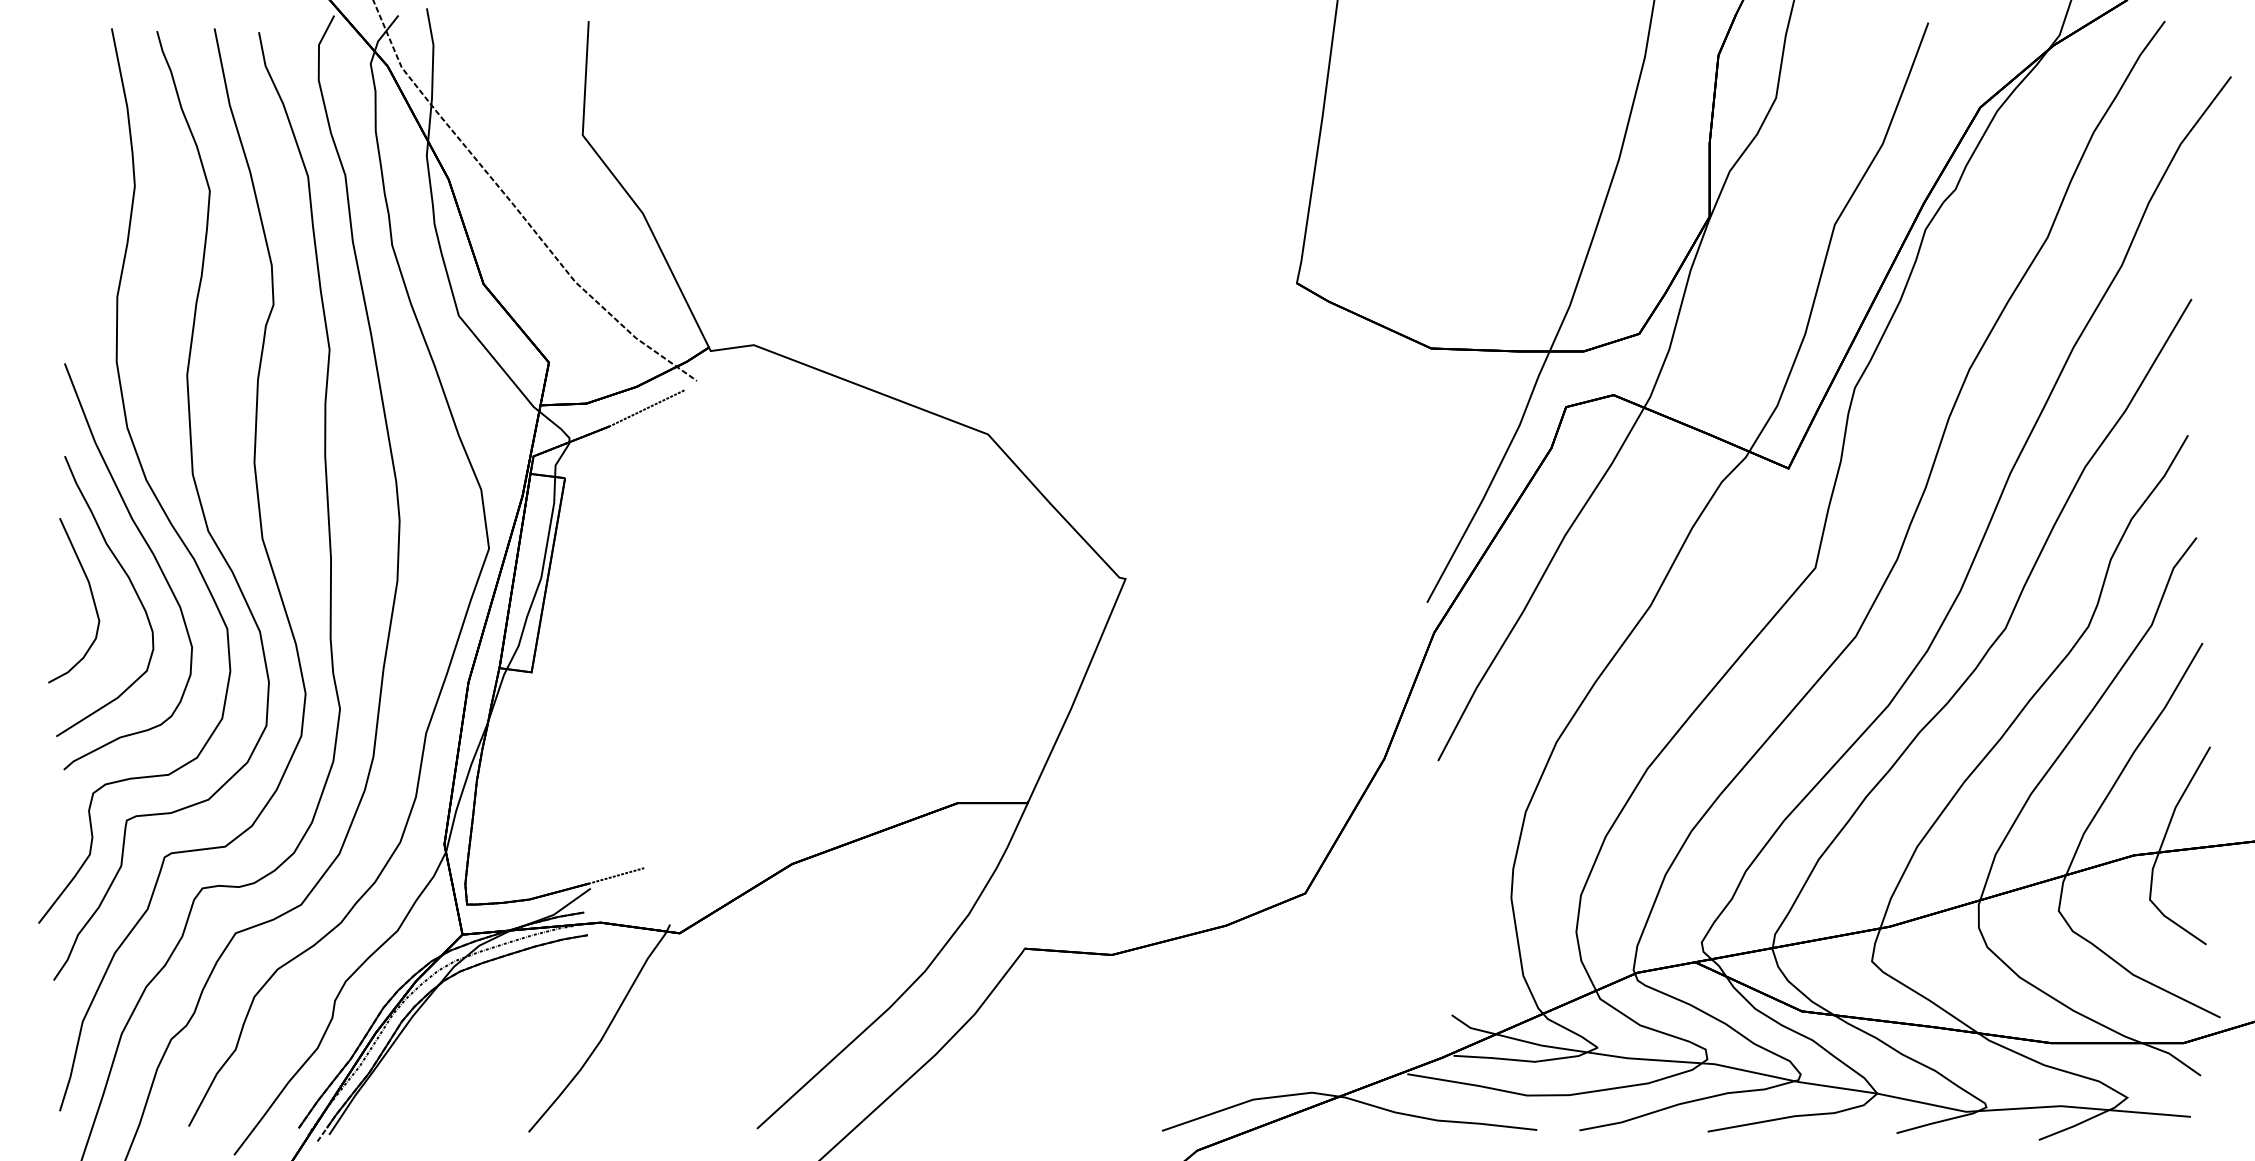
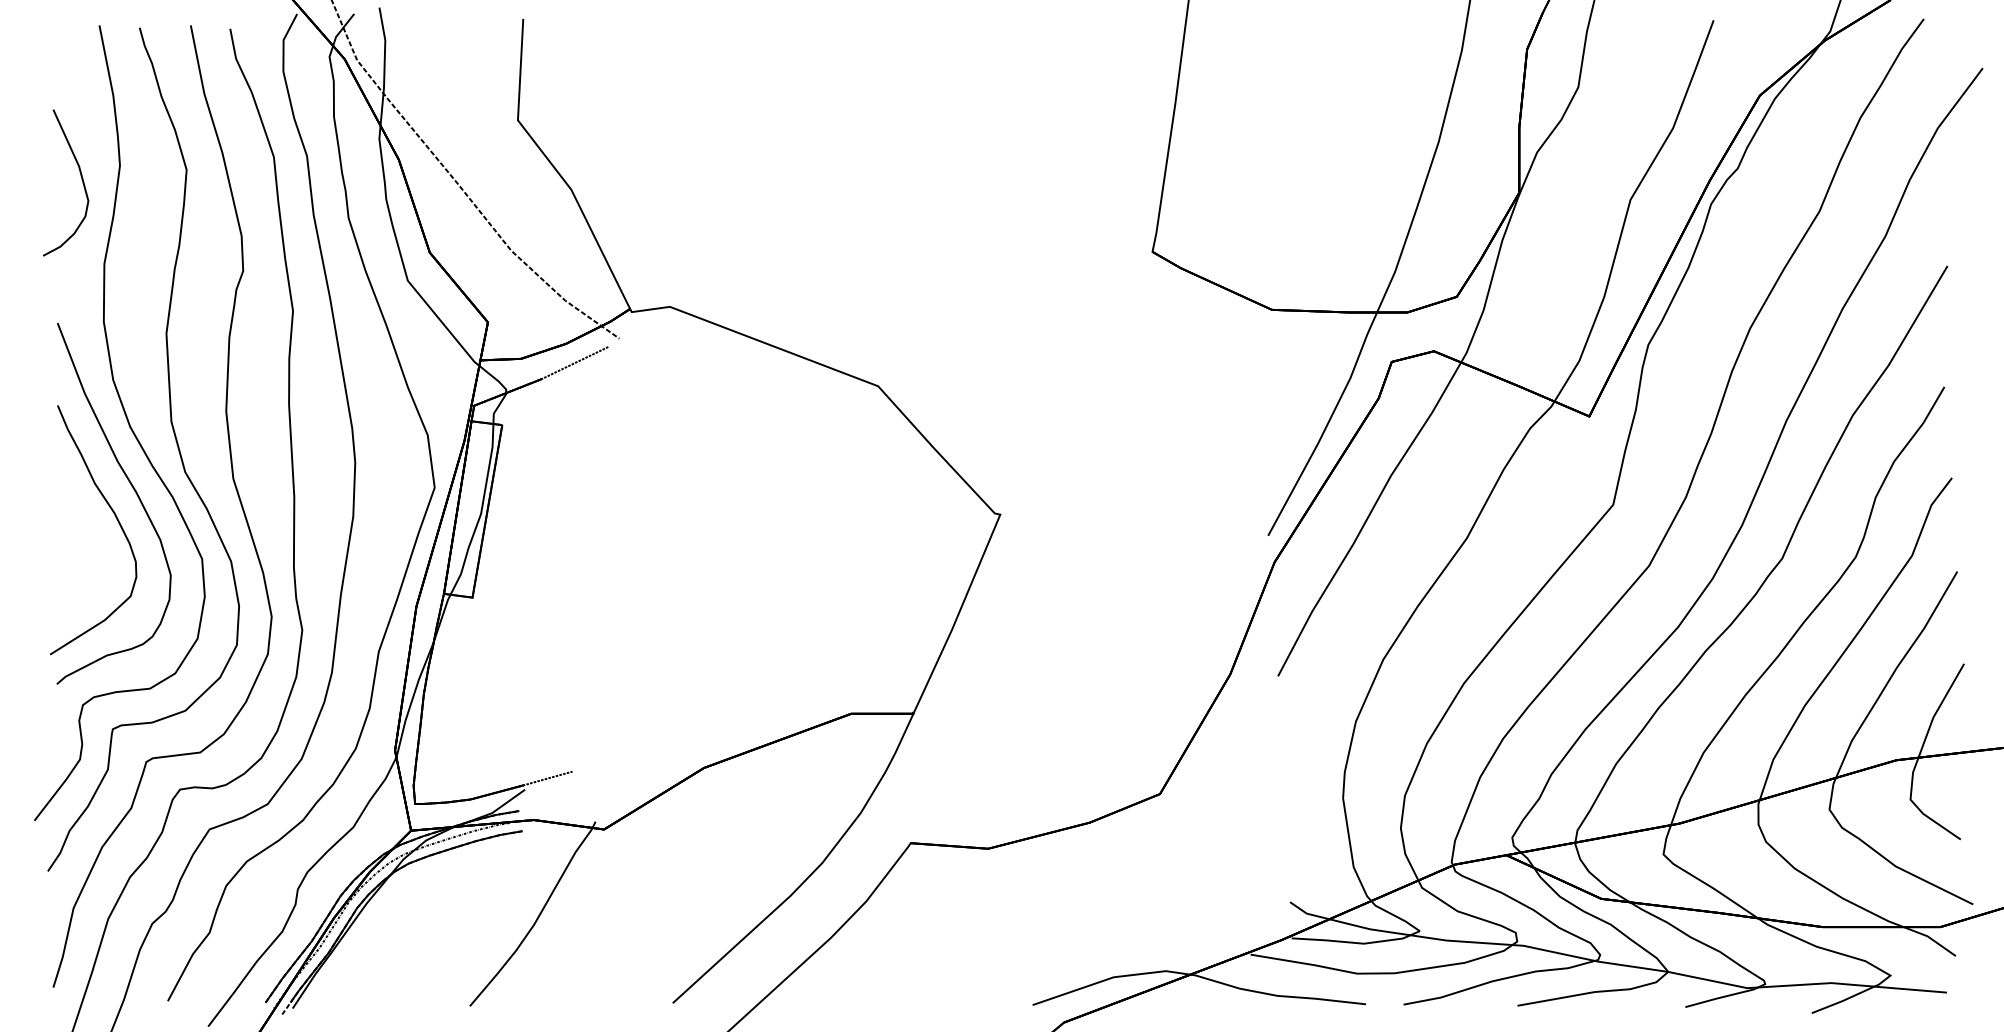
curve: (90, 593) -> (80, 176), moved

